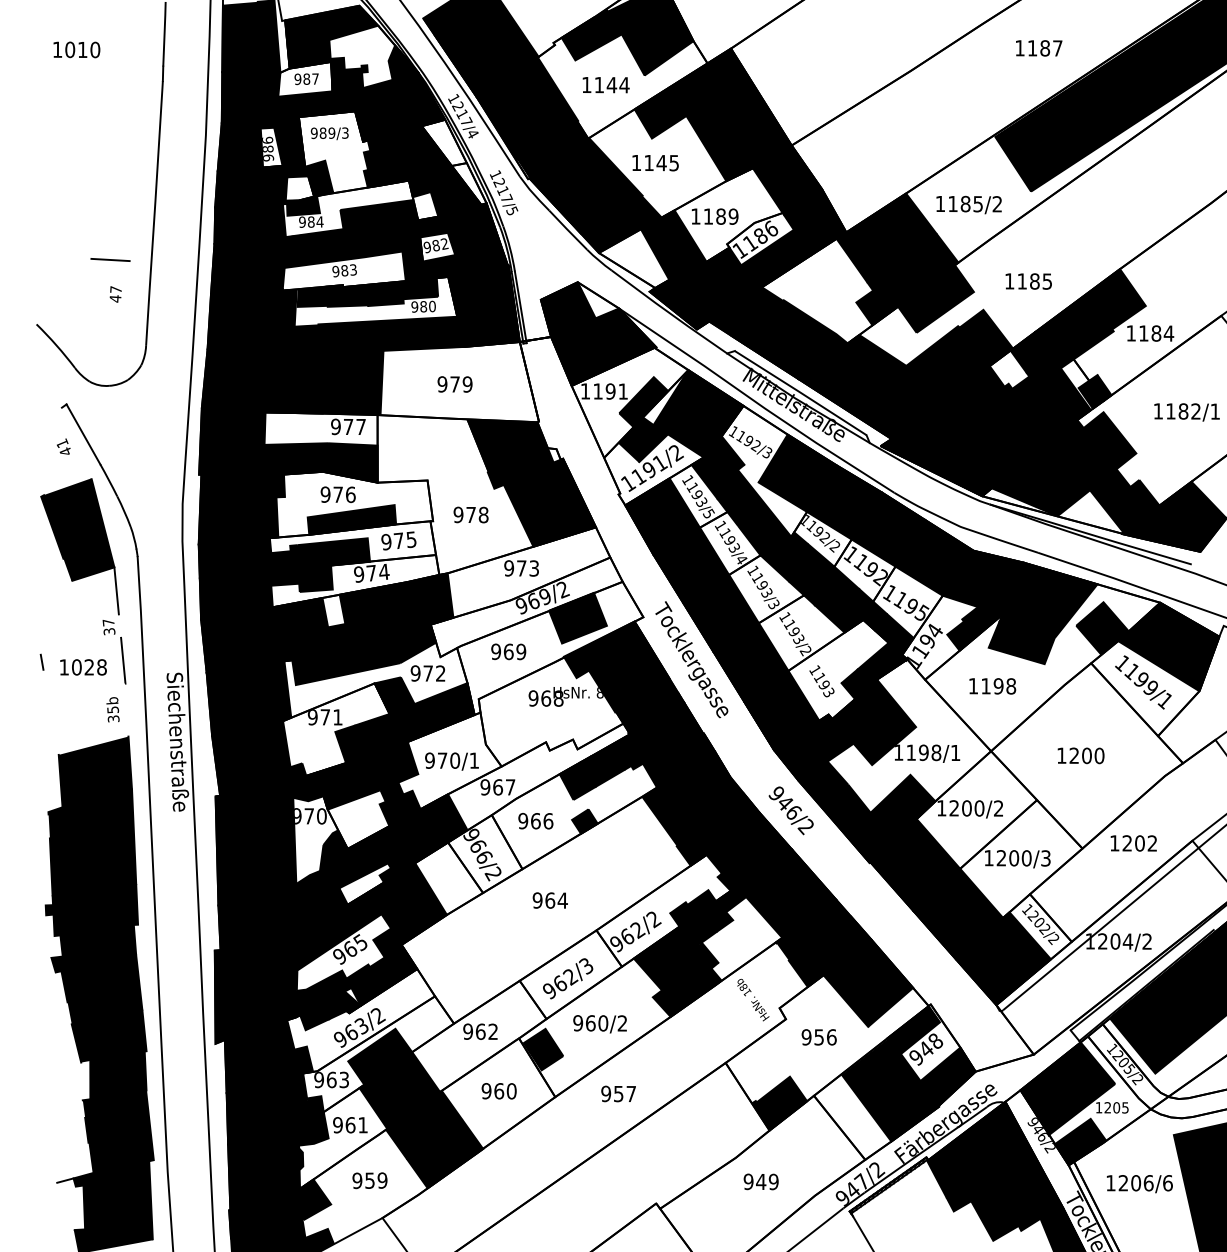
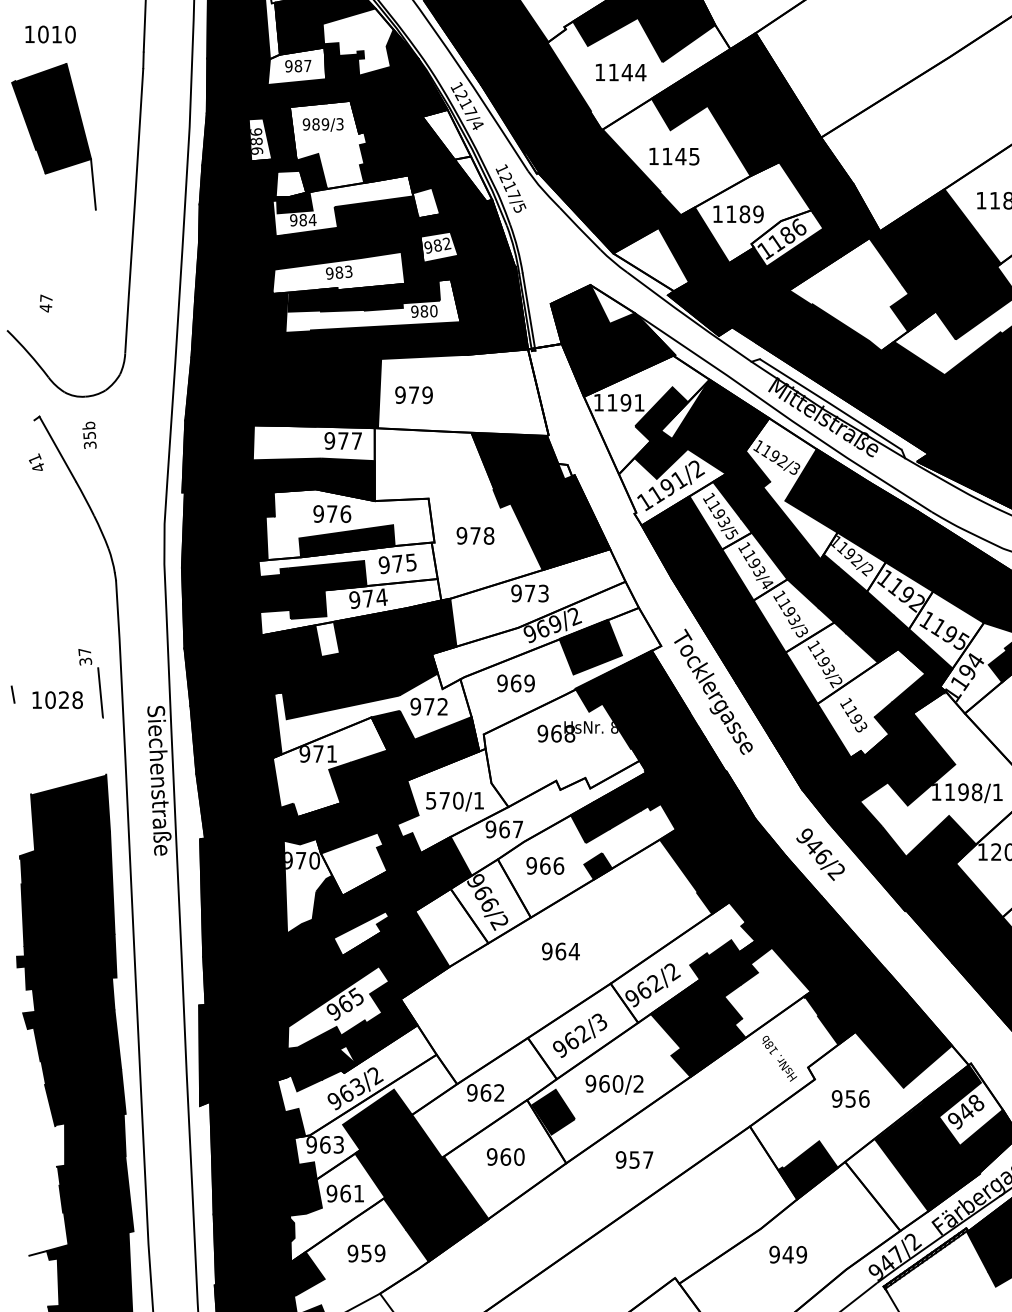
line: (110, 259) -> (86, 260), removed
text: (115, 294) -> (45, 303), moved
text: (454, 384) -> (413, 395), moved
part: (79, 546) -> (53, 136), moved
text: (112, 709) -> (88, 435), moved
text: (429, 760) -> (430, 800), 970/1 -> 570/1

